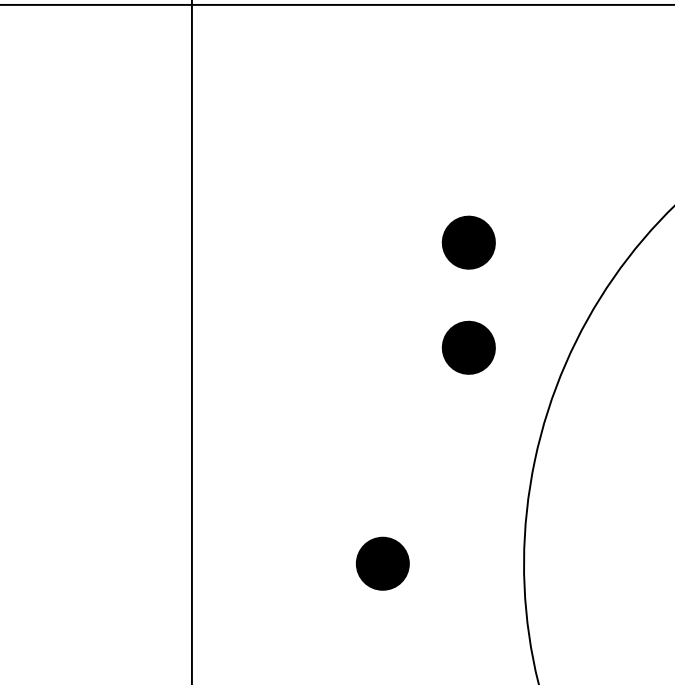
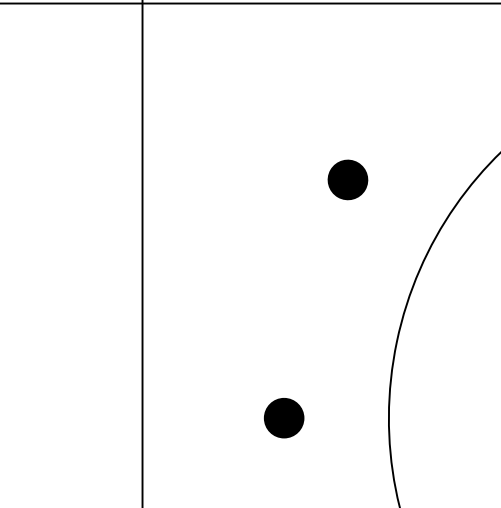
part: (468, 347) -> (347, 257), removed

